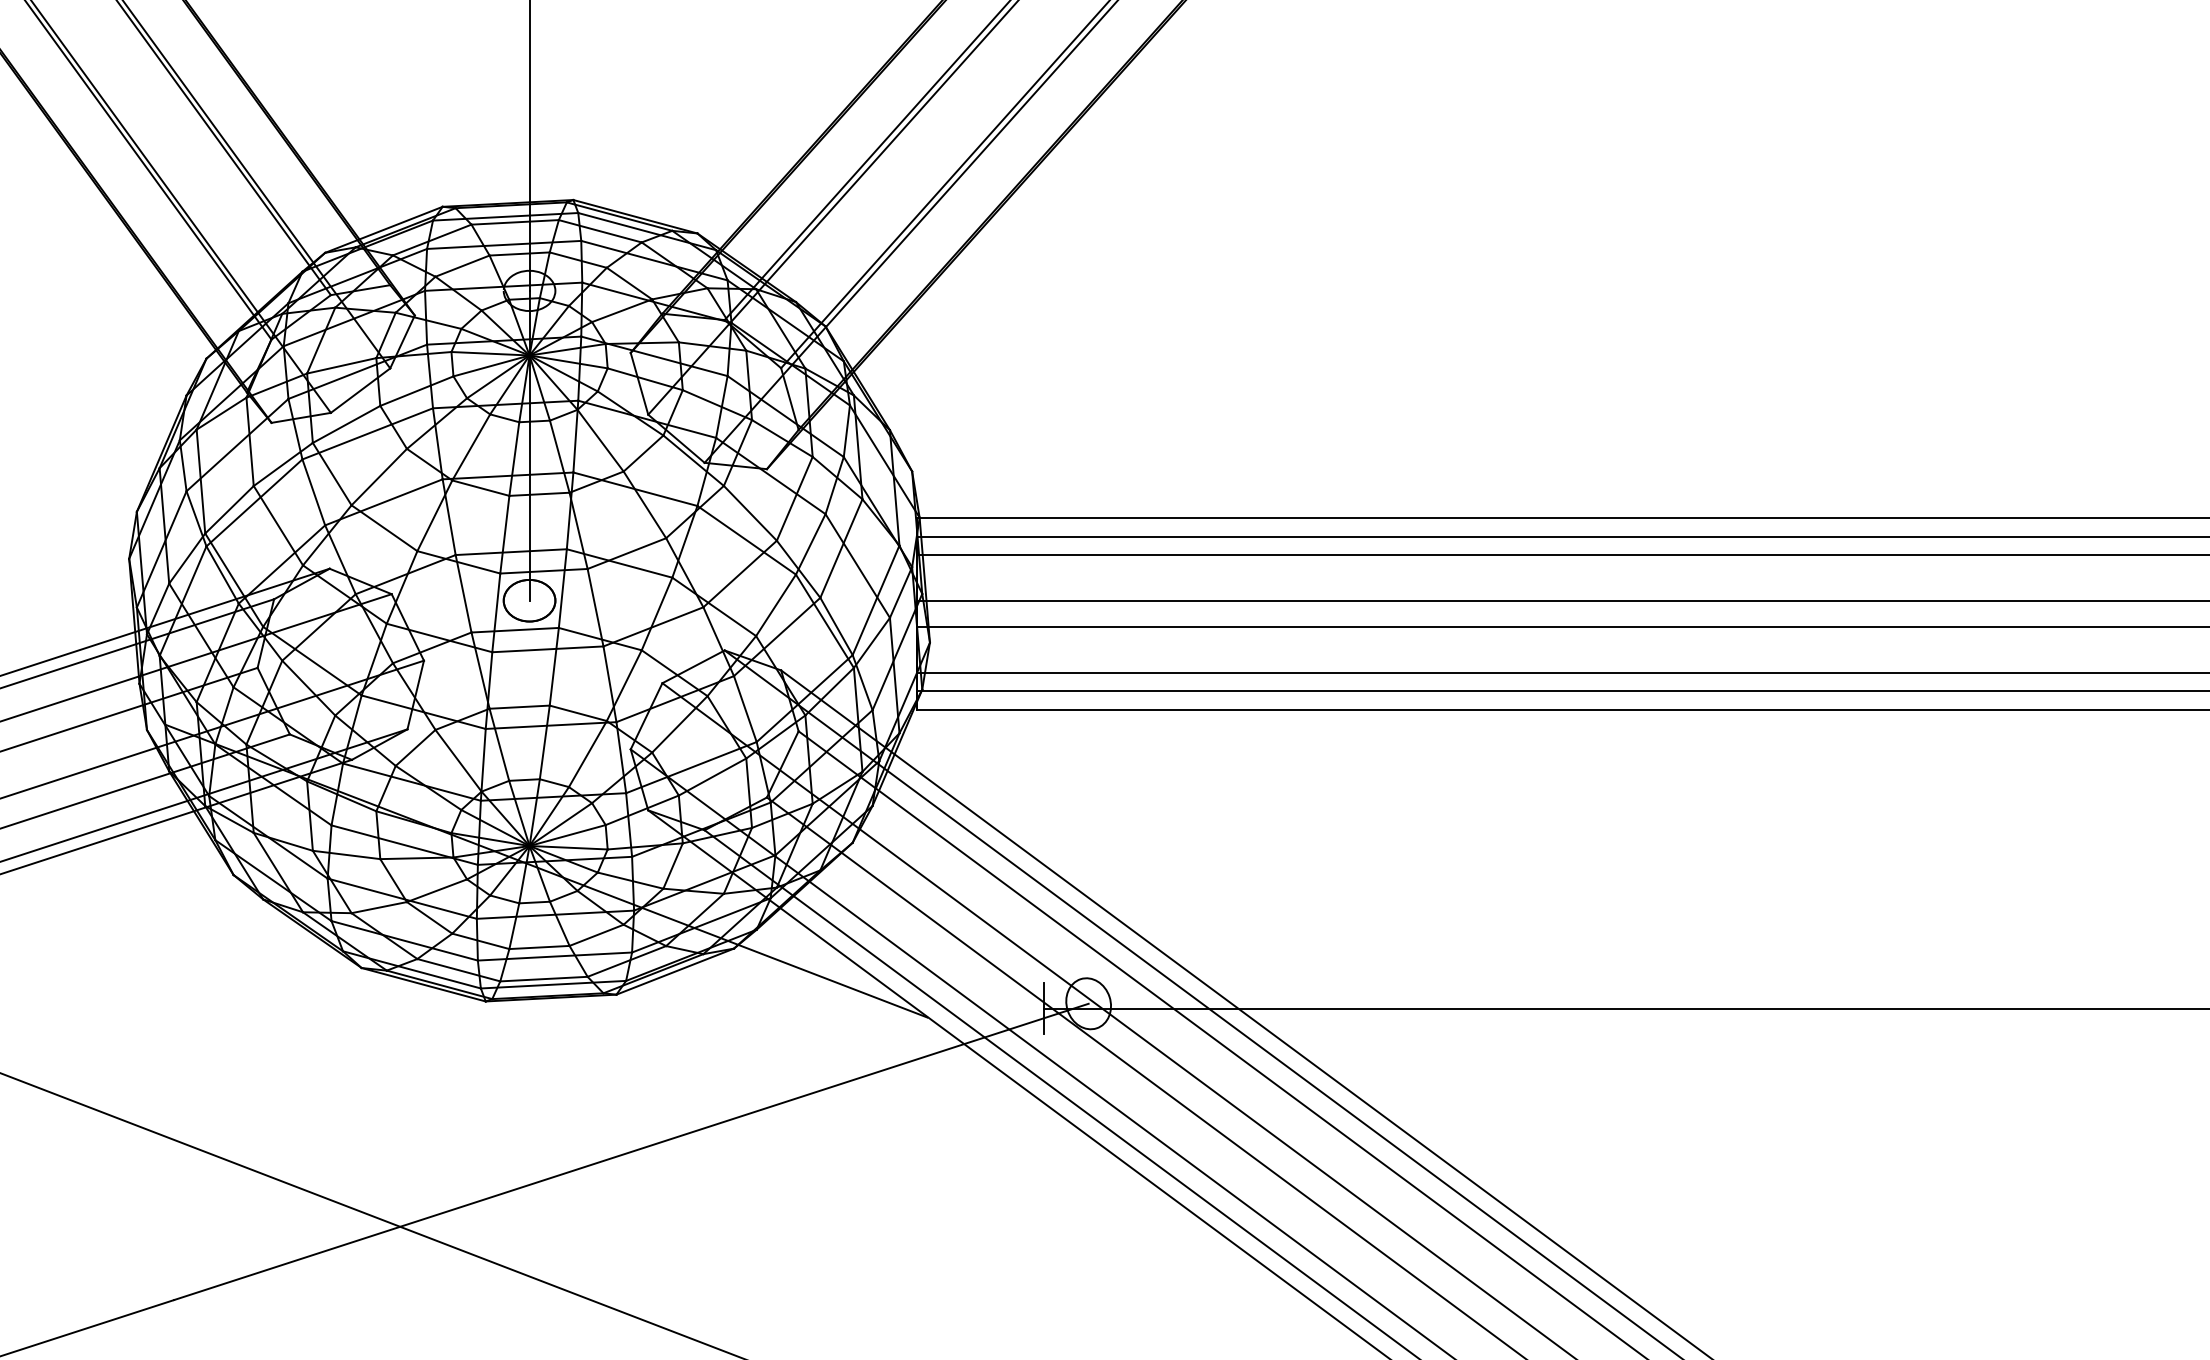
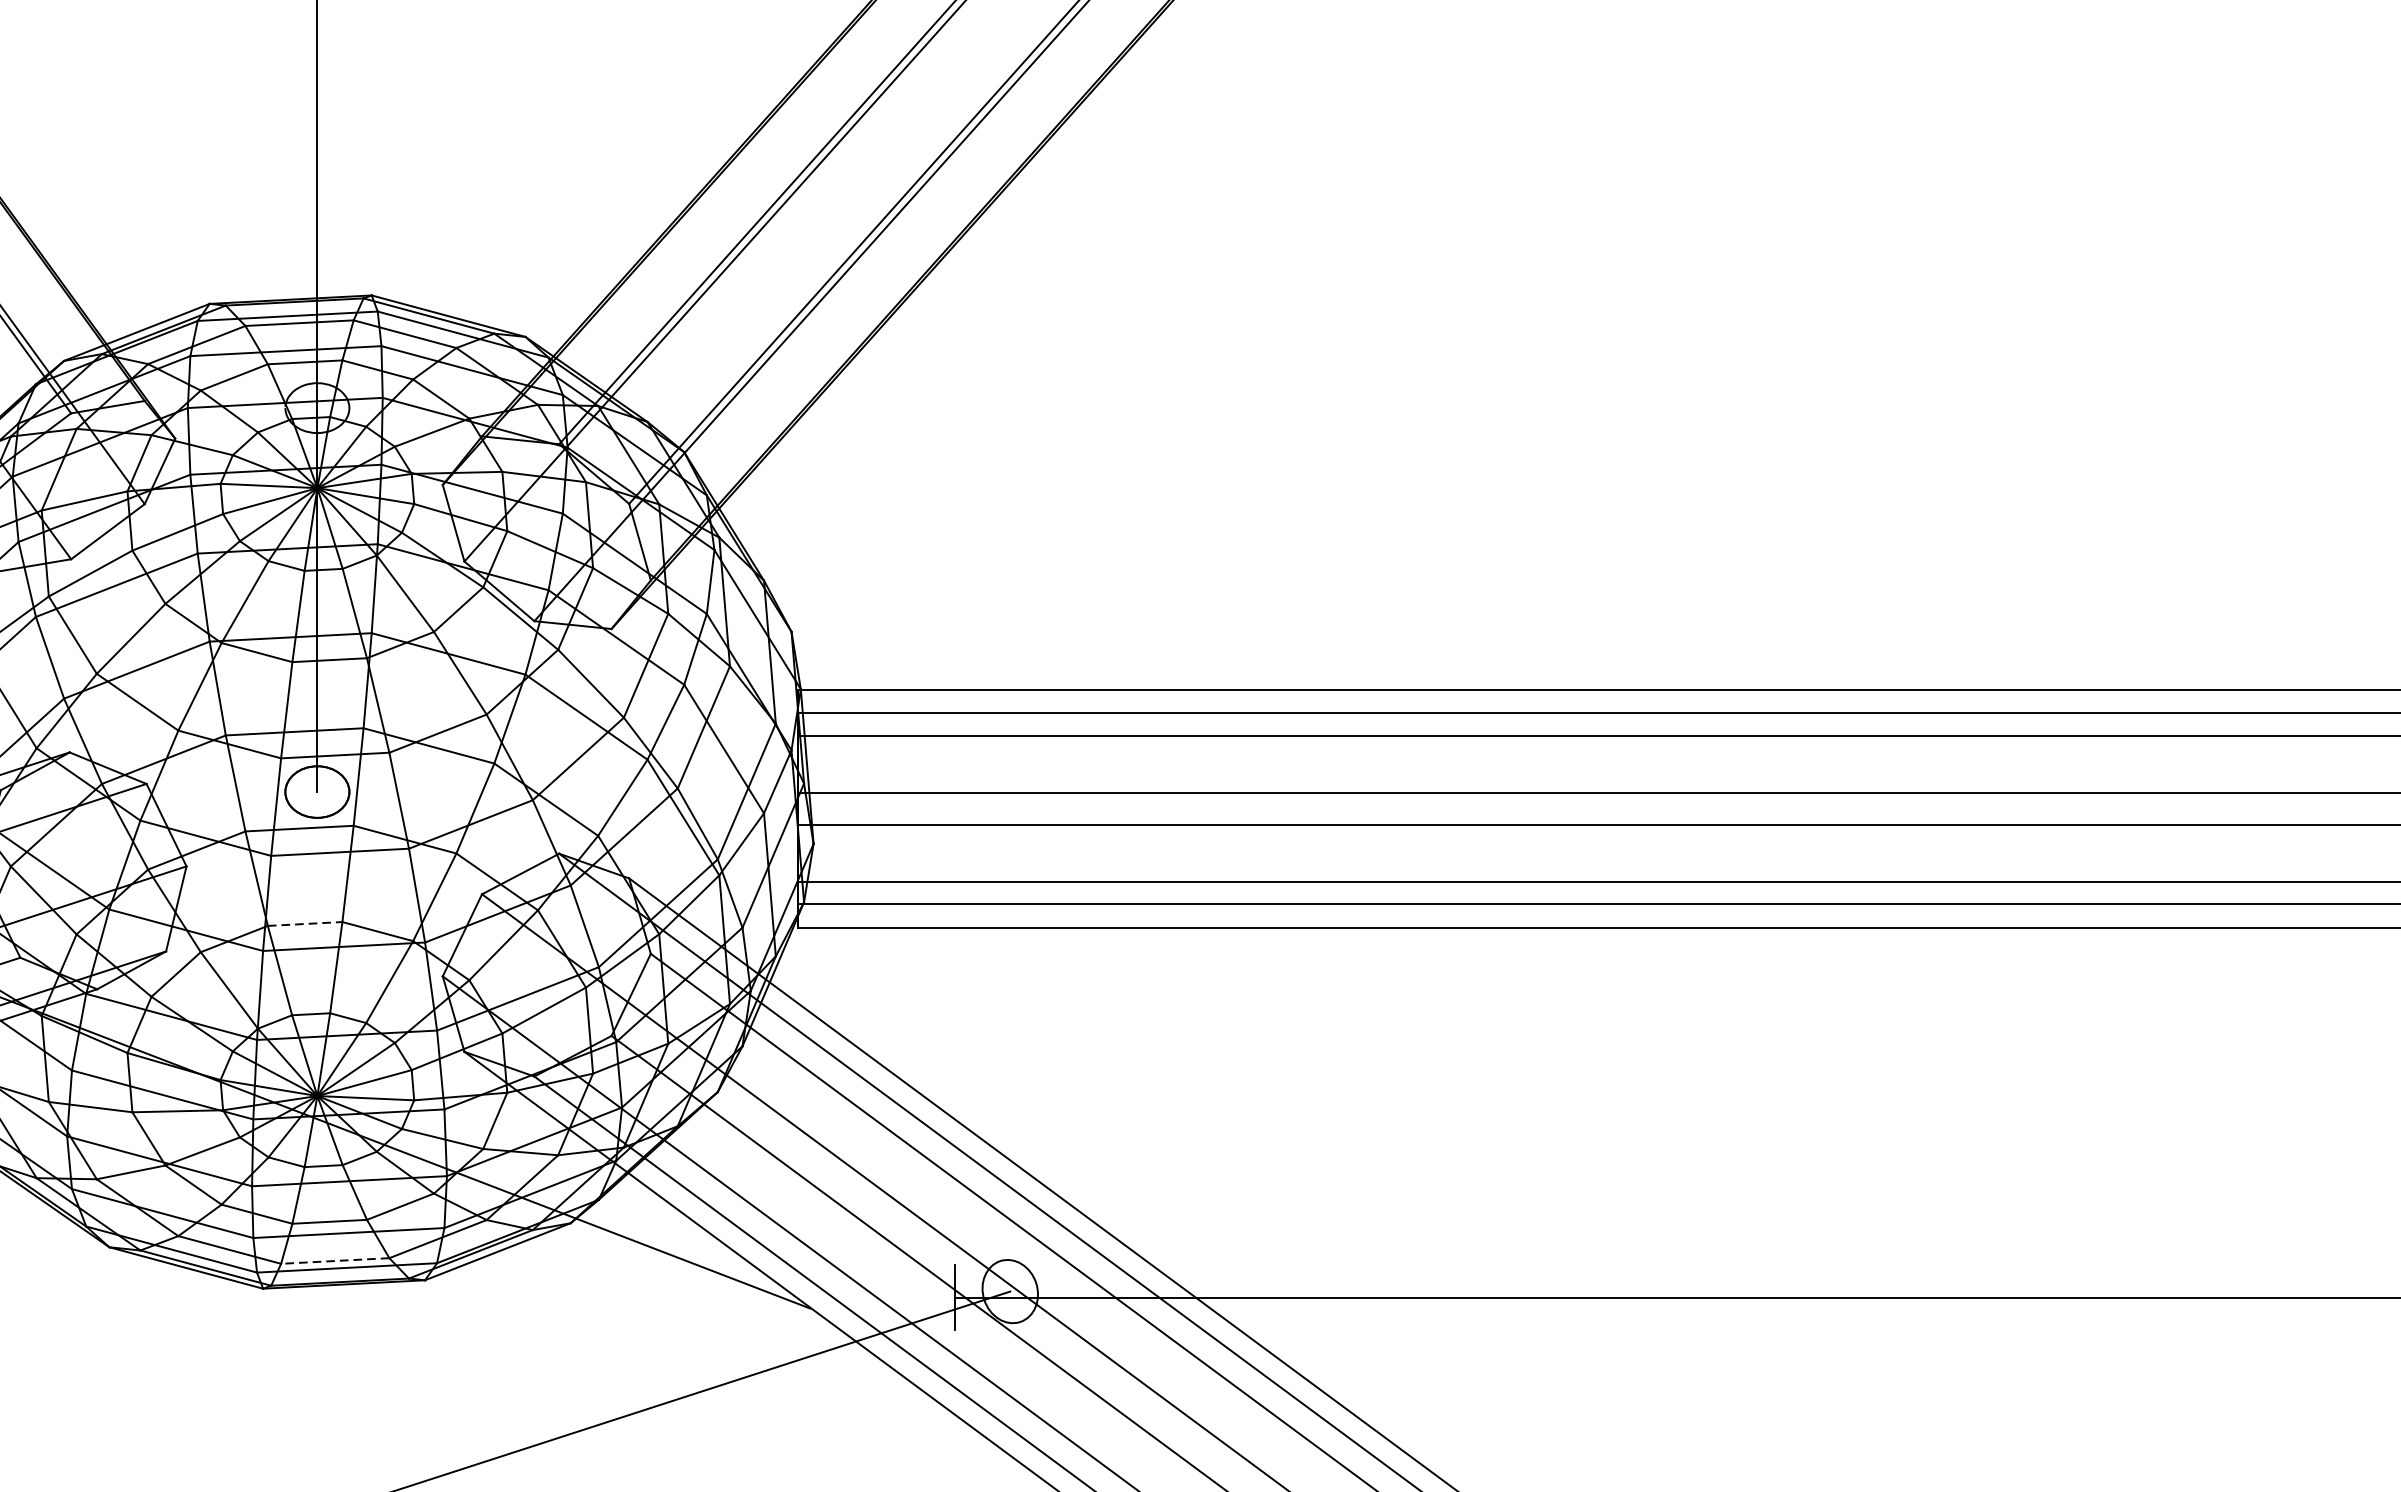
line: (520, 707) -> (306, 924), solid -> dashed
line: (543, 979) -> (334, 1261), solid -> dashed

